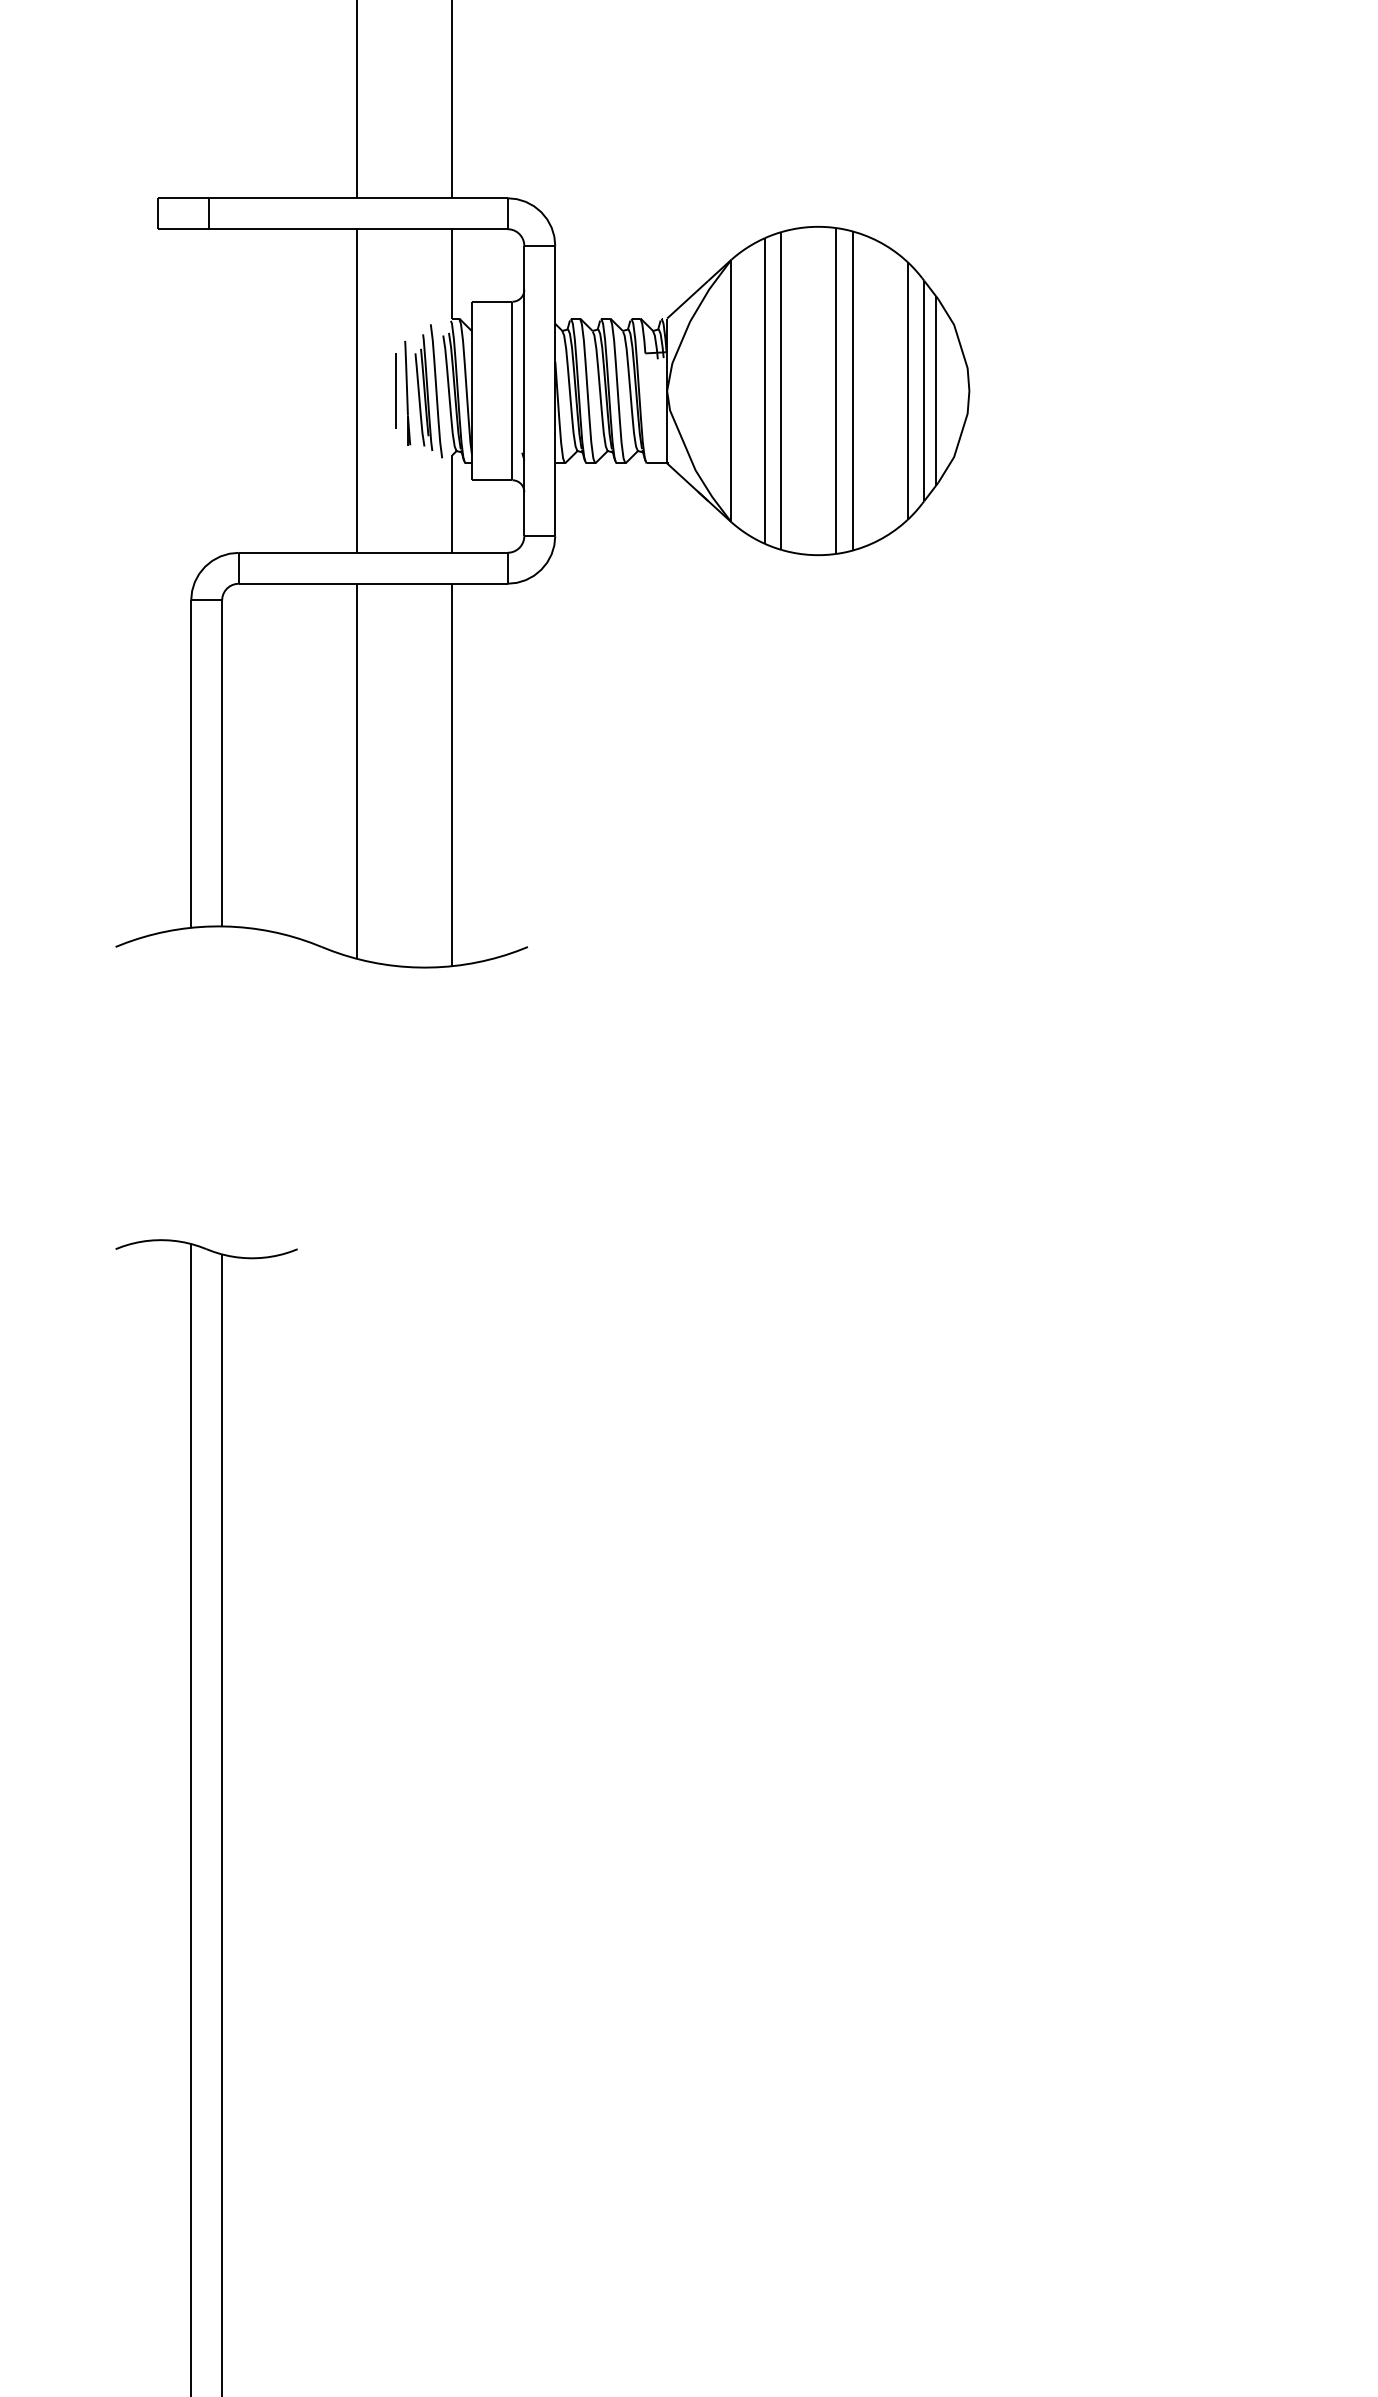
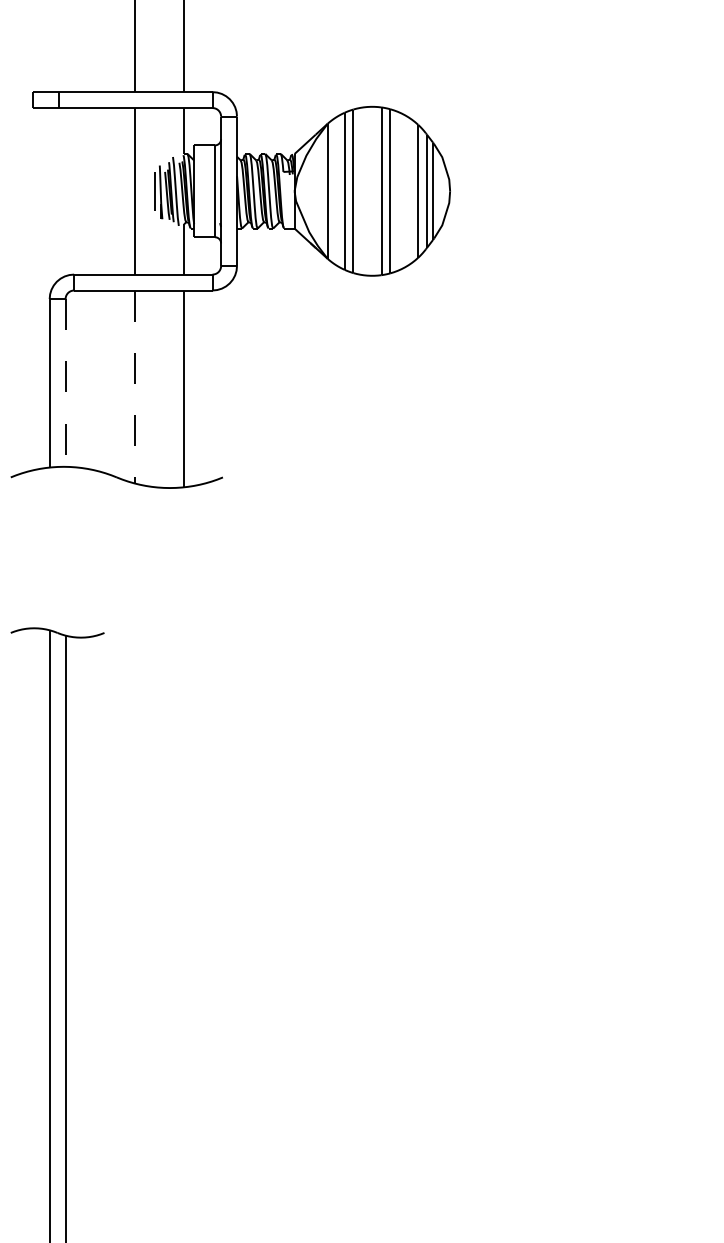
line: (221, 762) -> (65, 382), solid -> dashed
line: (357, 772) -> (135, 387), solid -> dashed

